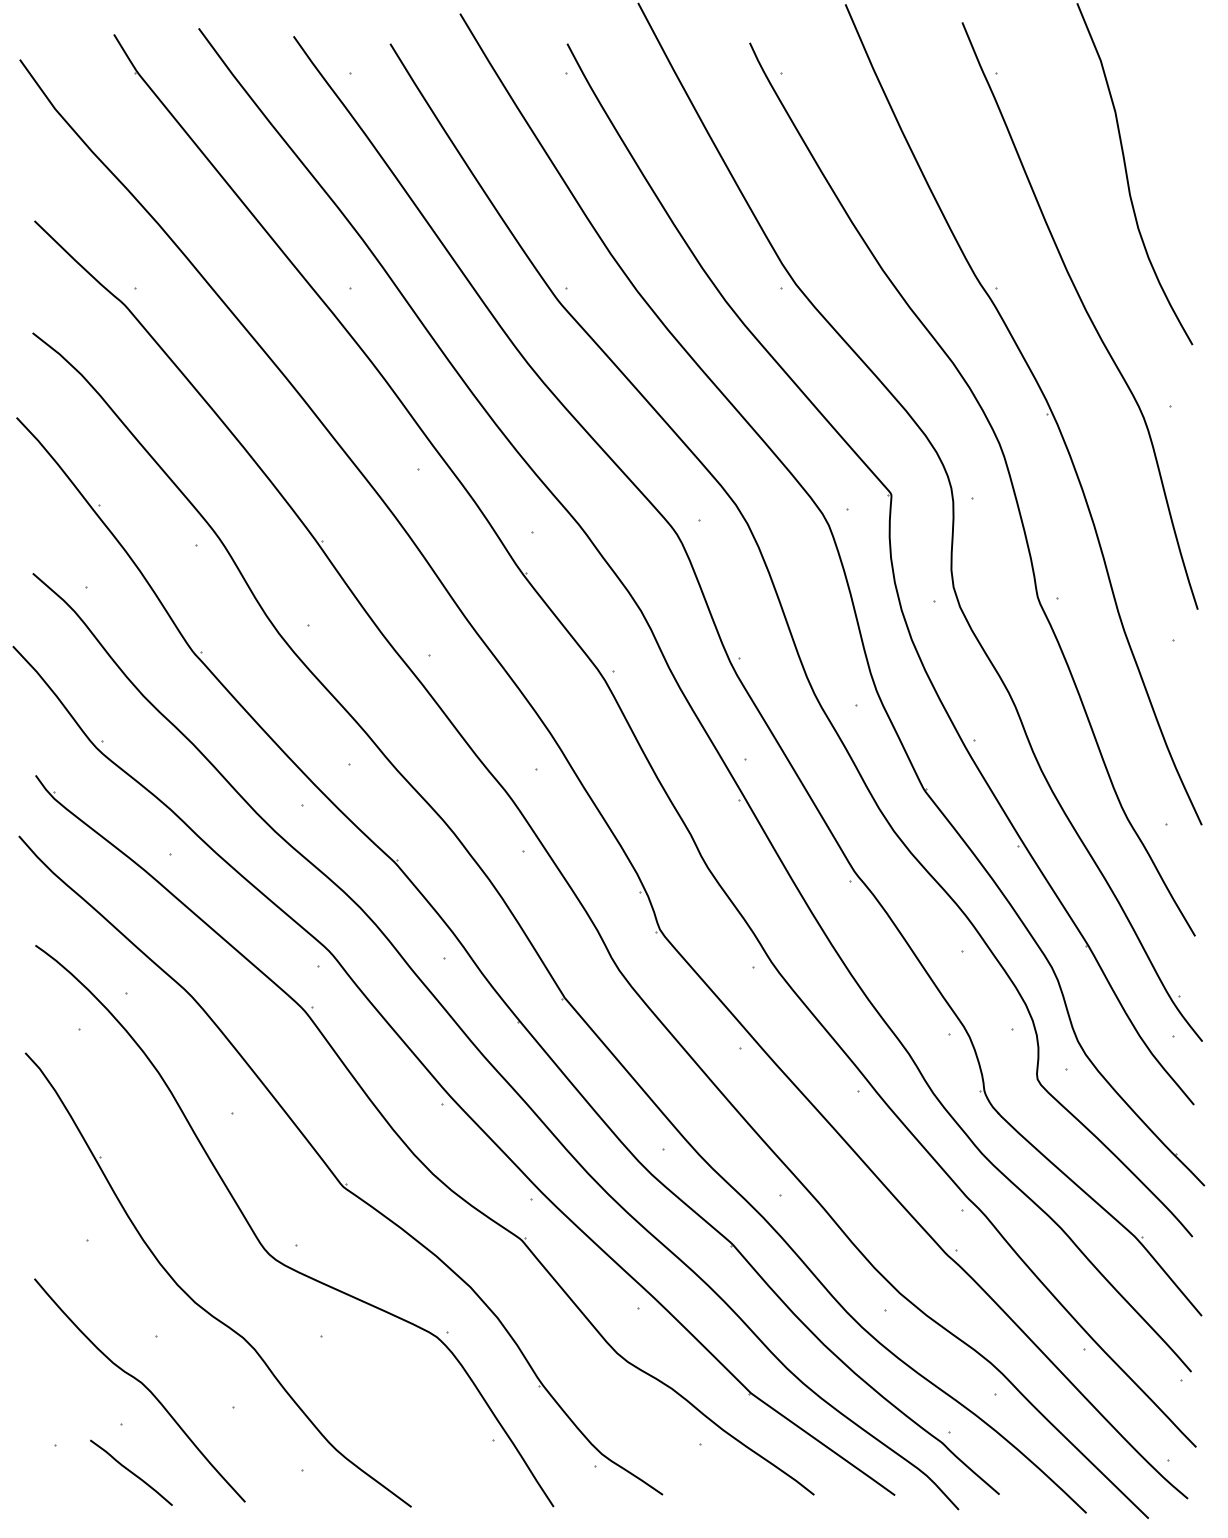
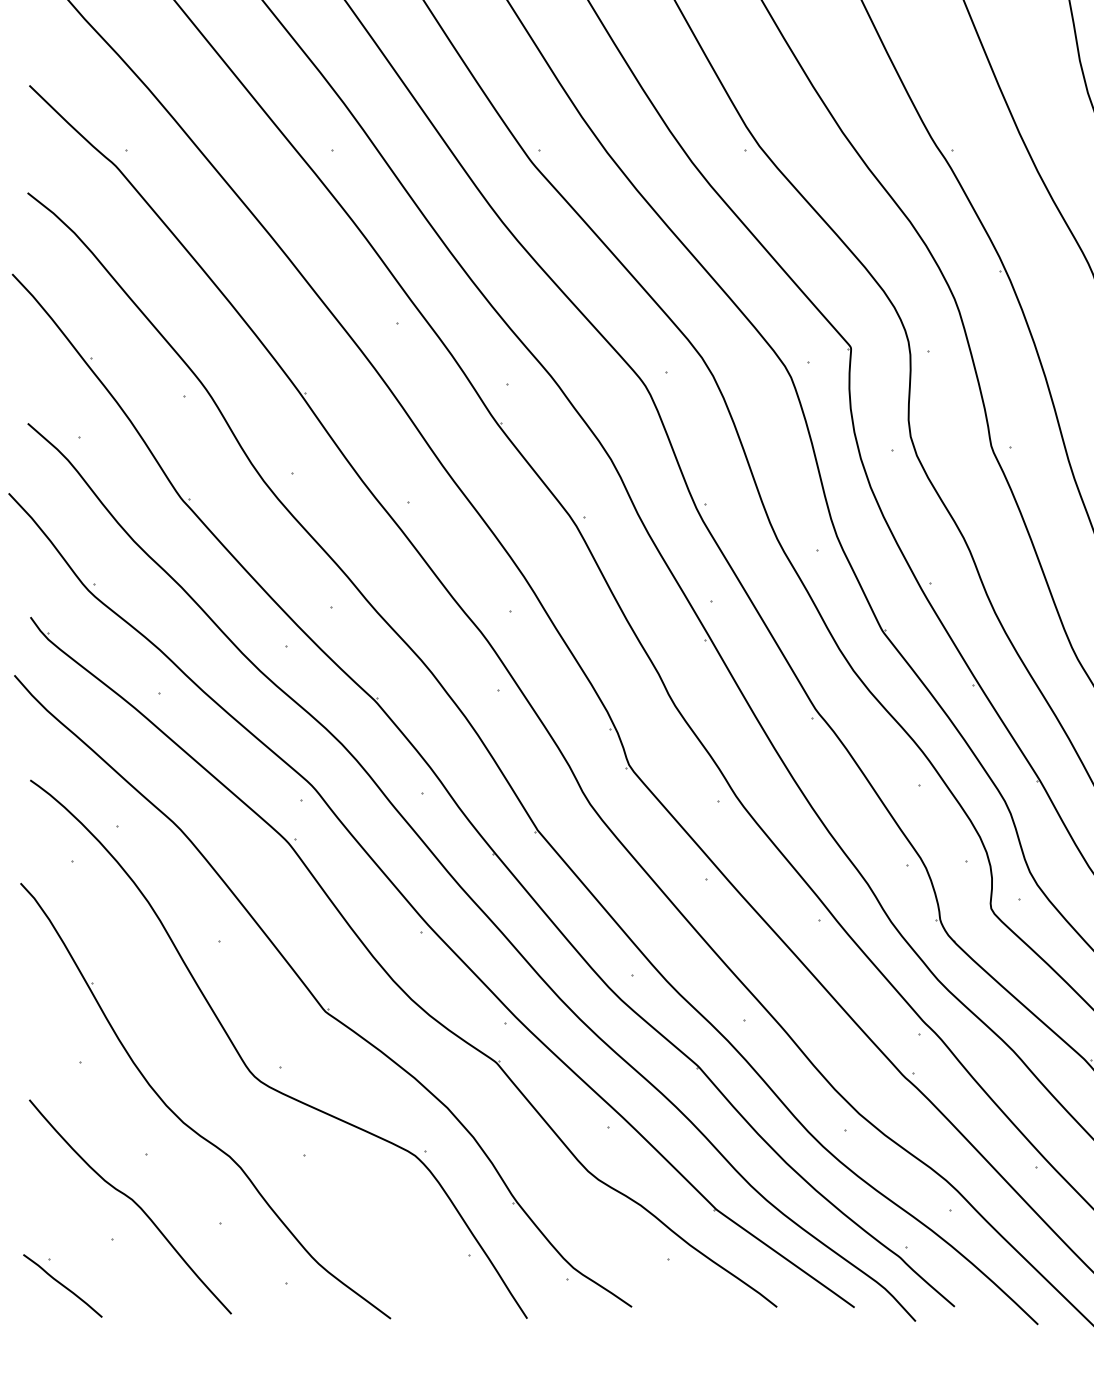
curve: (131, 1472) -> (62, 1285), moved

